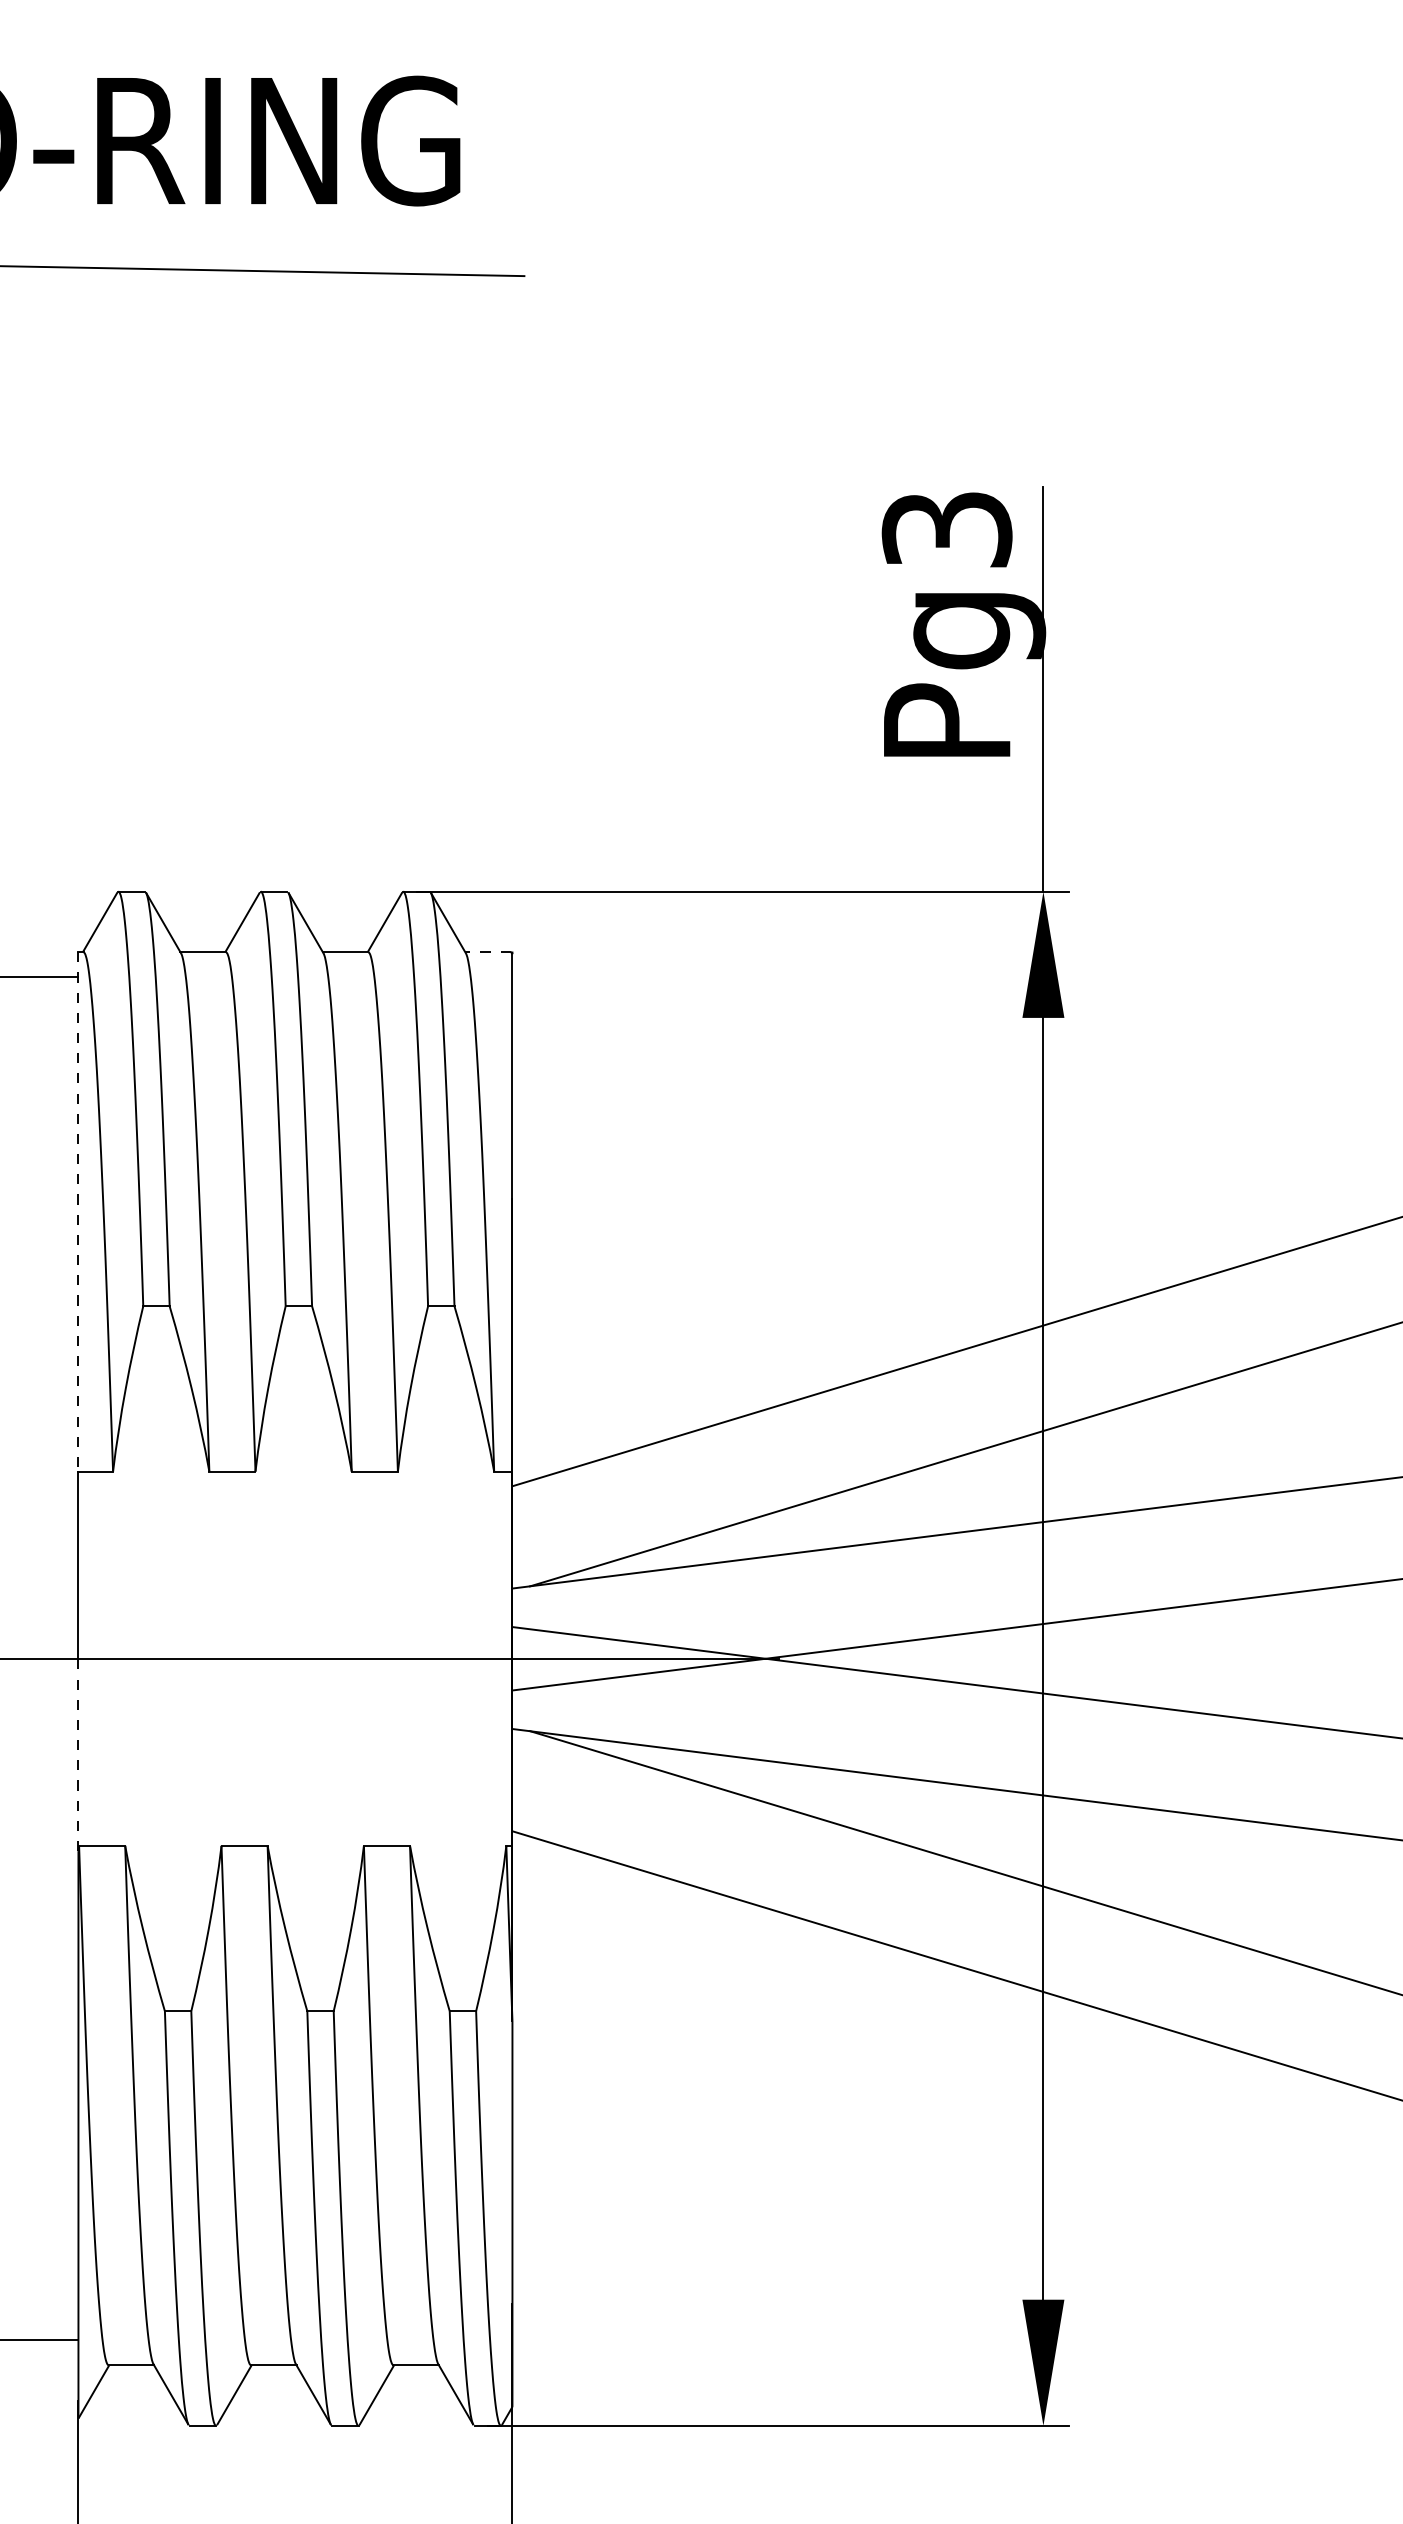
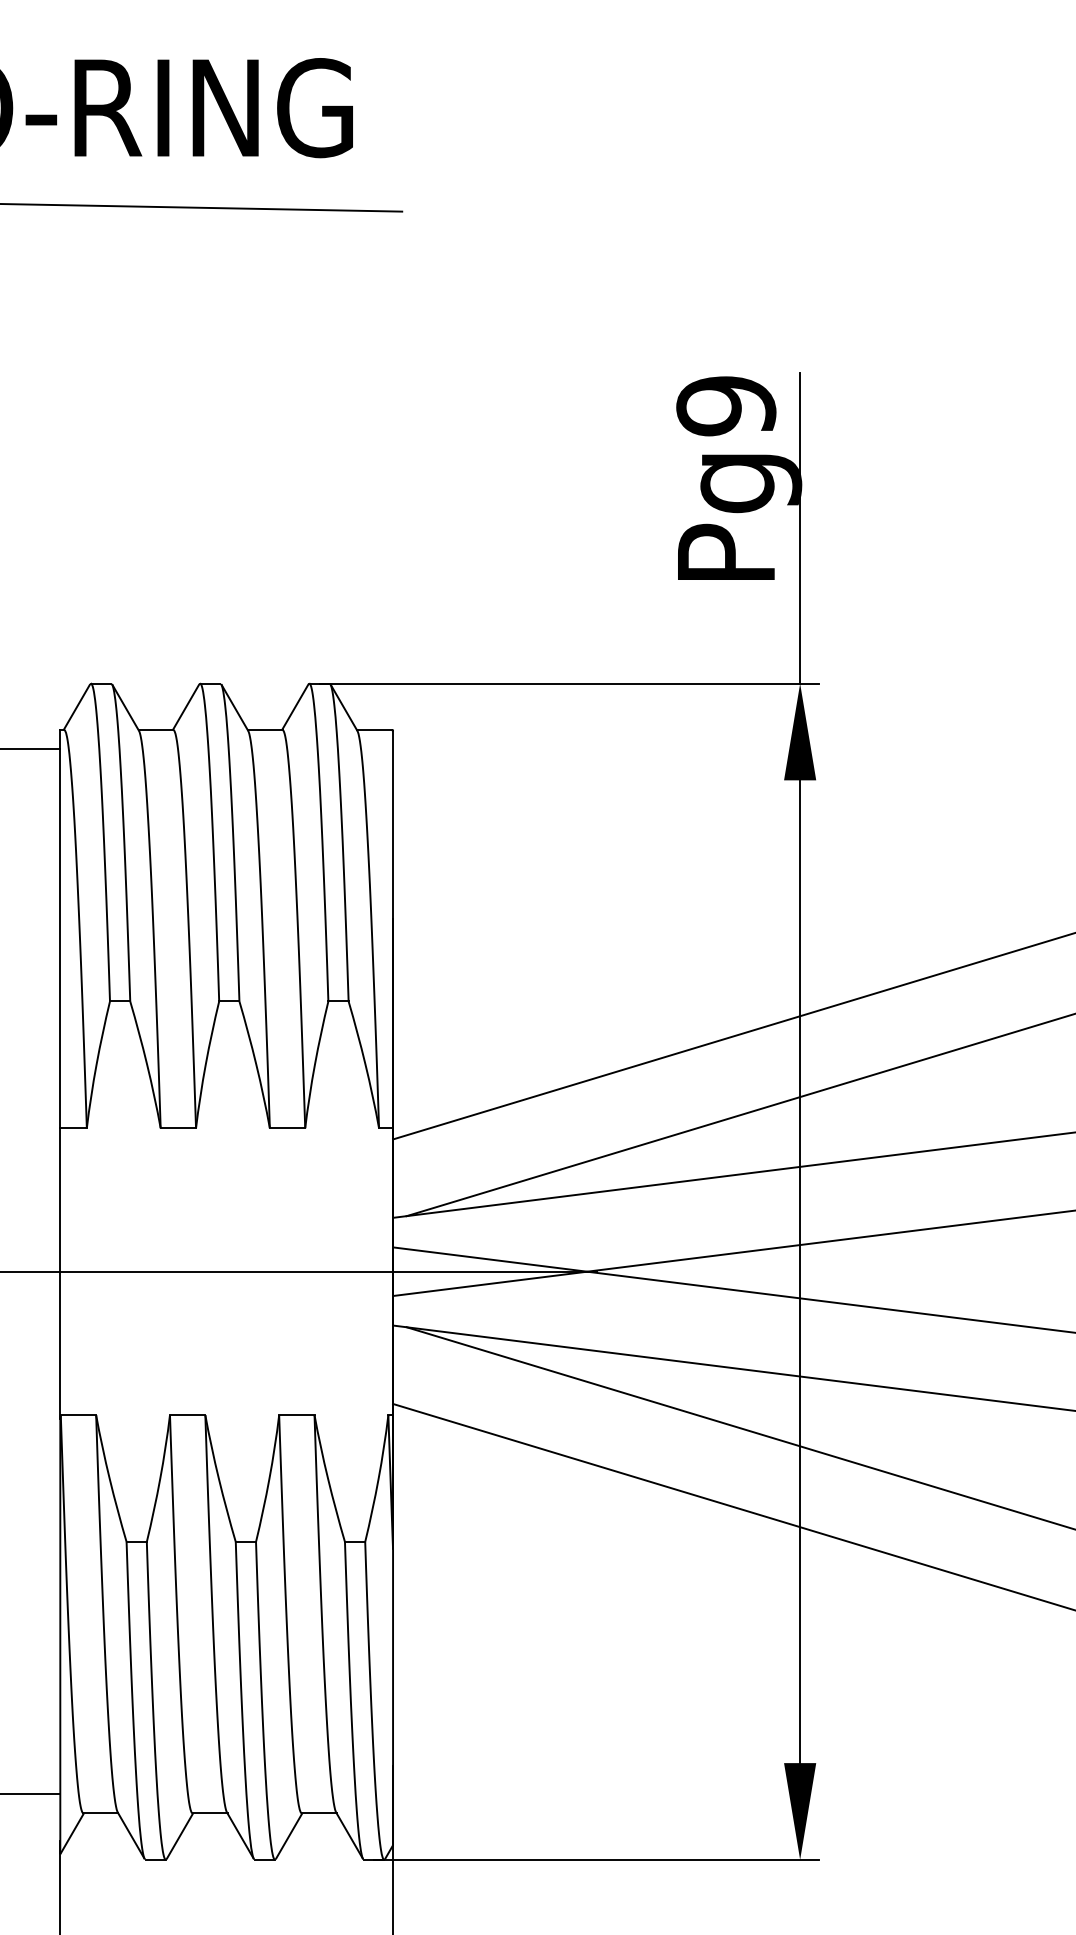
text: (946, 530) -> (725, 406), Pg3 -> Pg9
line: (488, 952) -> (374, 730), dashed -> solid
line: (78, 1211) -> (60, 928), dashed -> solid
line: (78, 1754) -> (60, 1345), dashed -> solid

